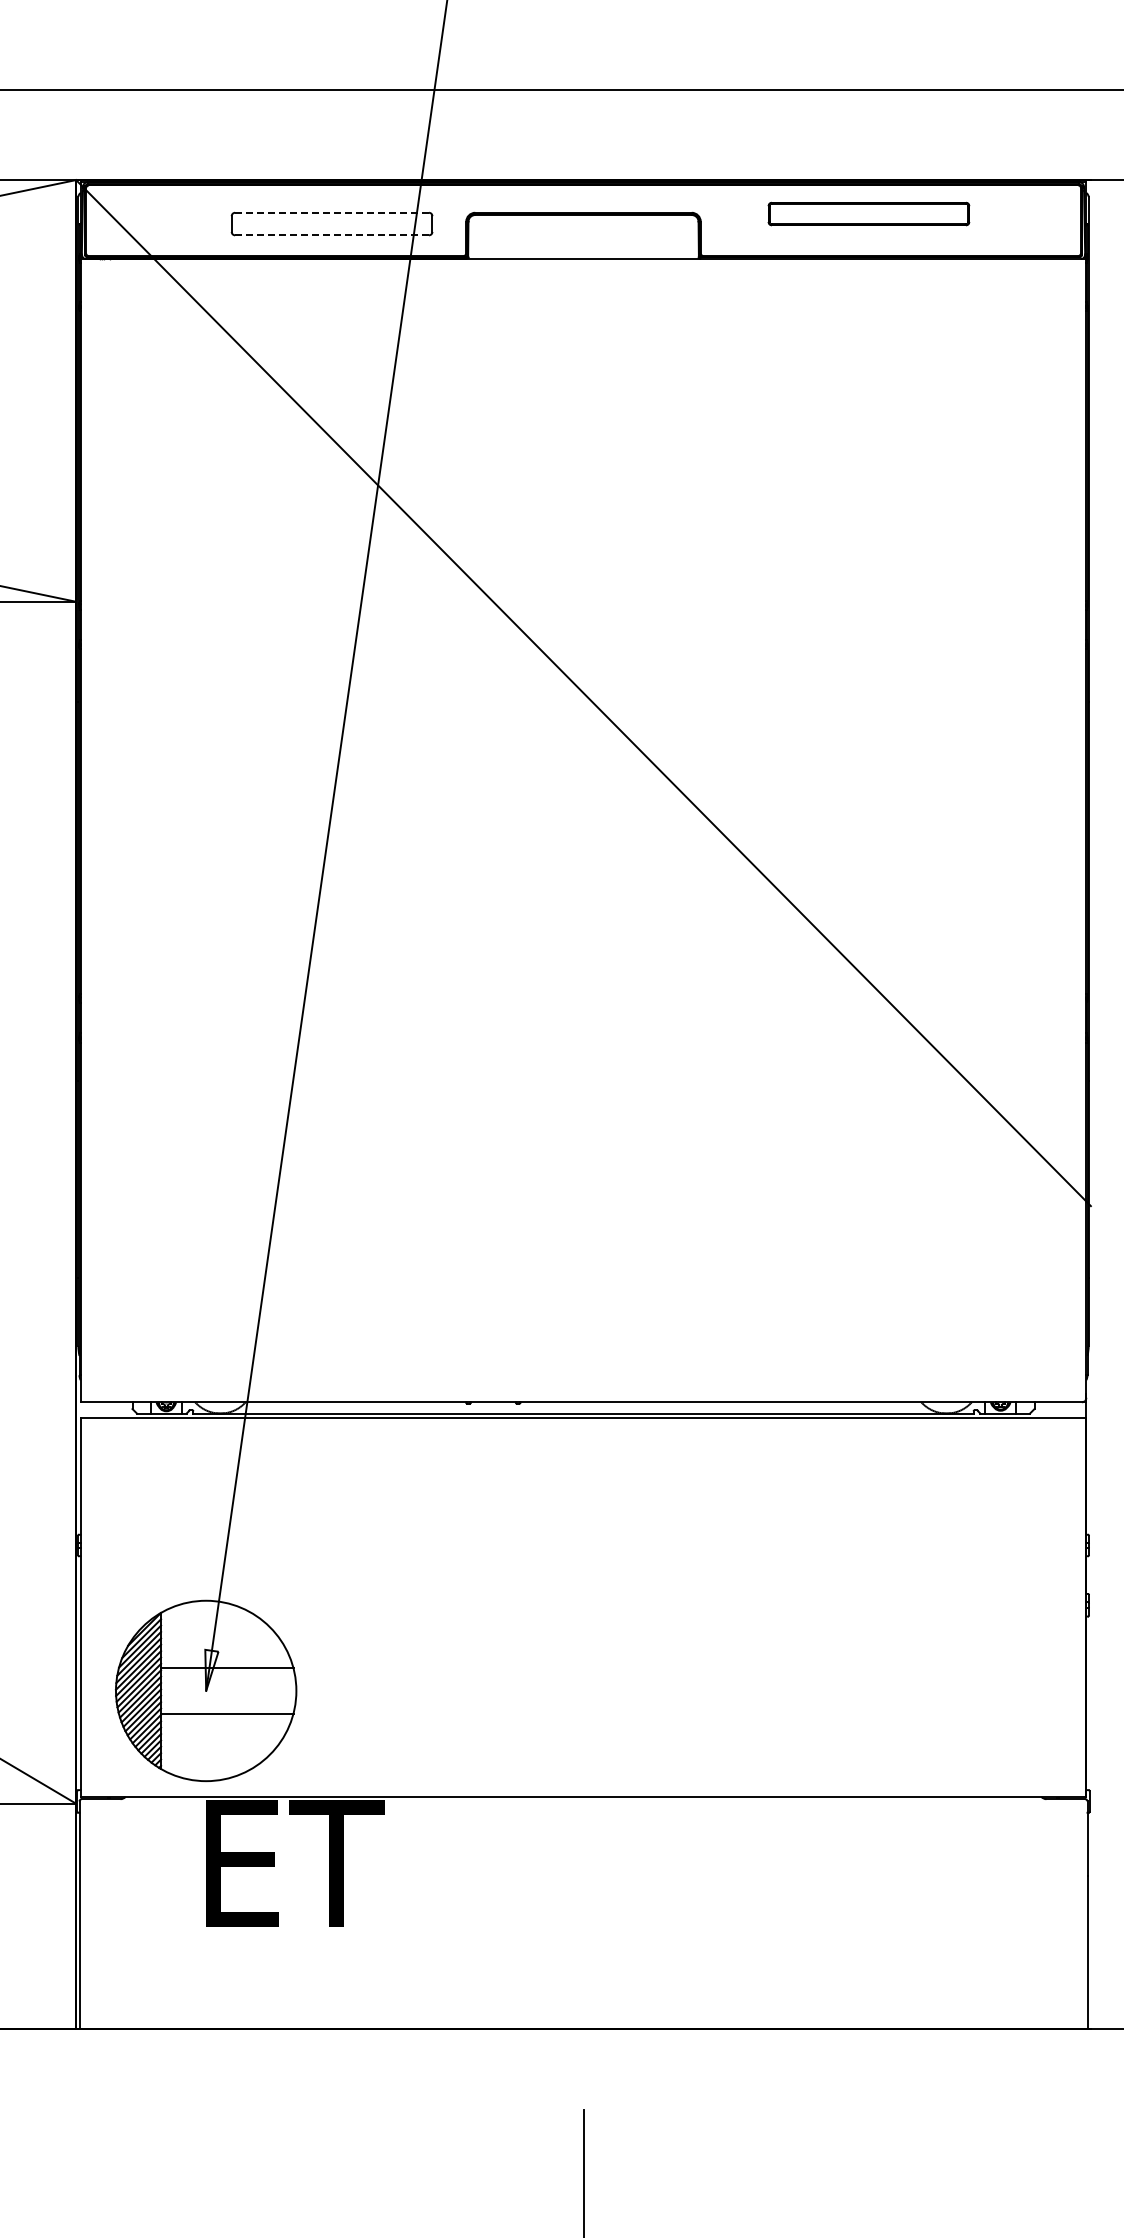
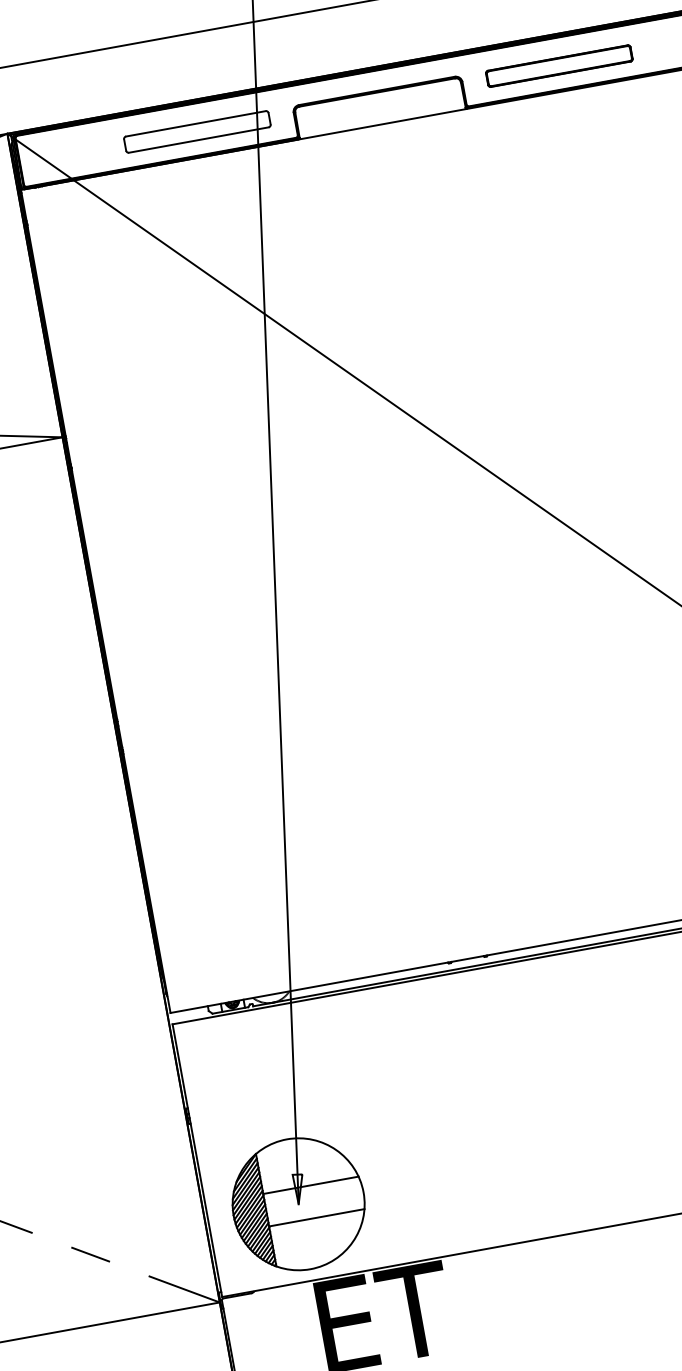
line: (332, 212) -> (196, 123), dashed -> solid
part: (868, 213) -> (558, 65), moved
line: (332, 235) -> (199, 140), dashed -> solid

